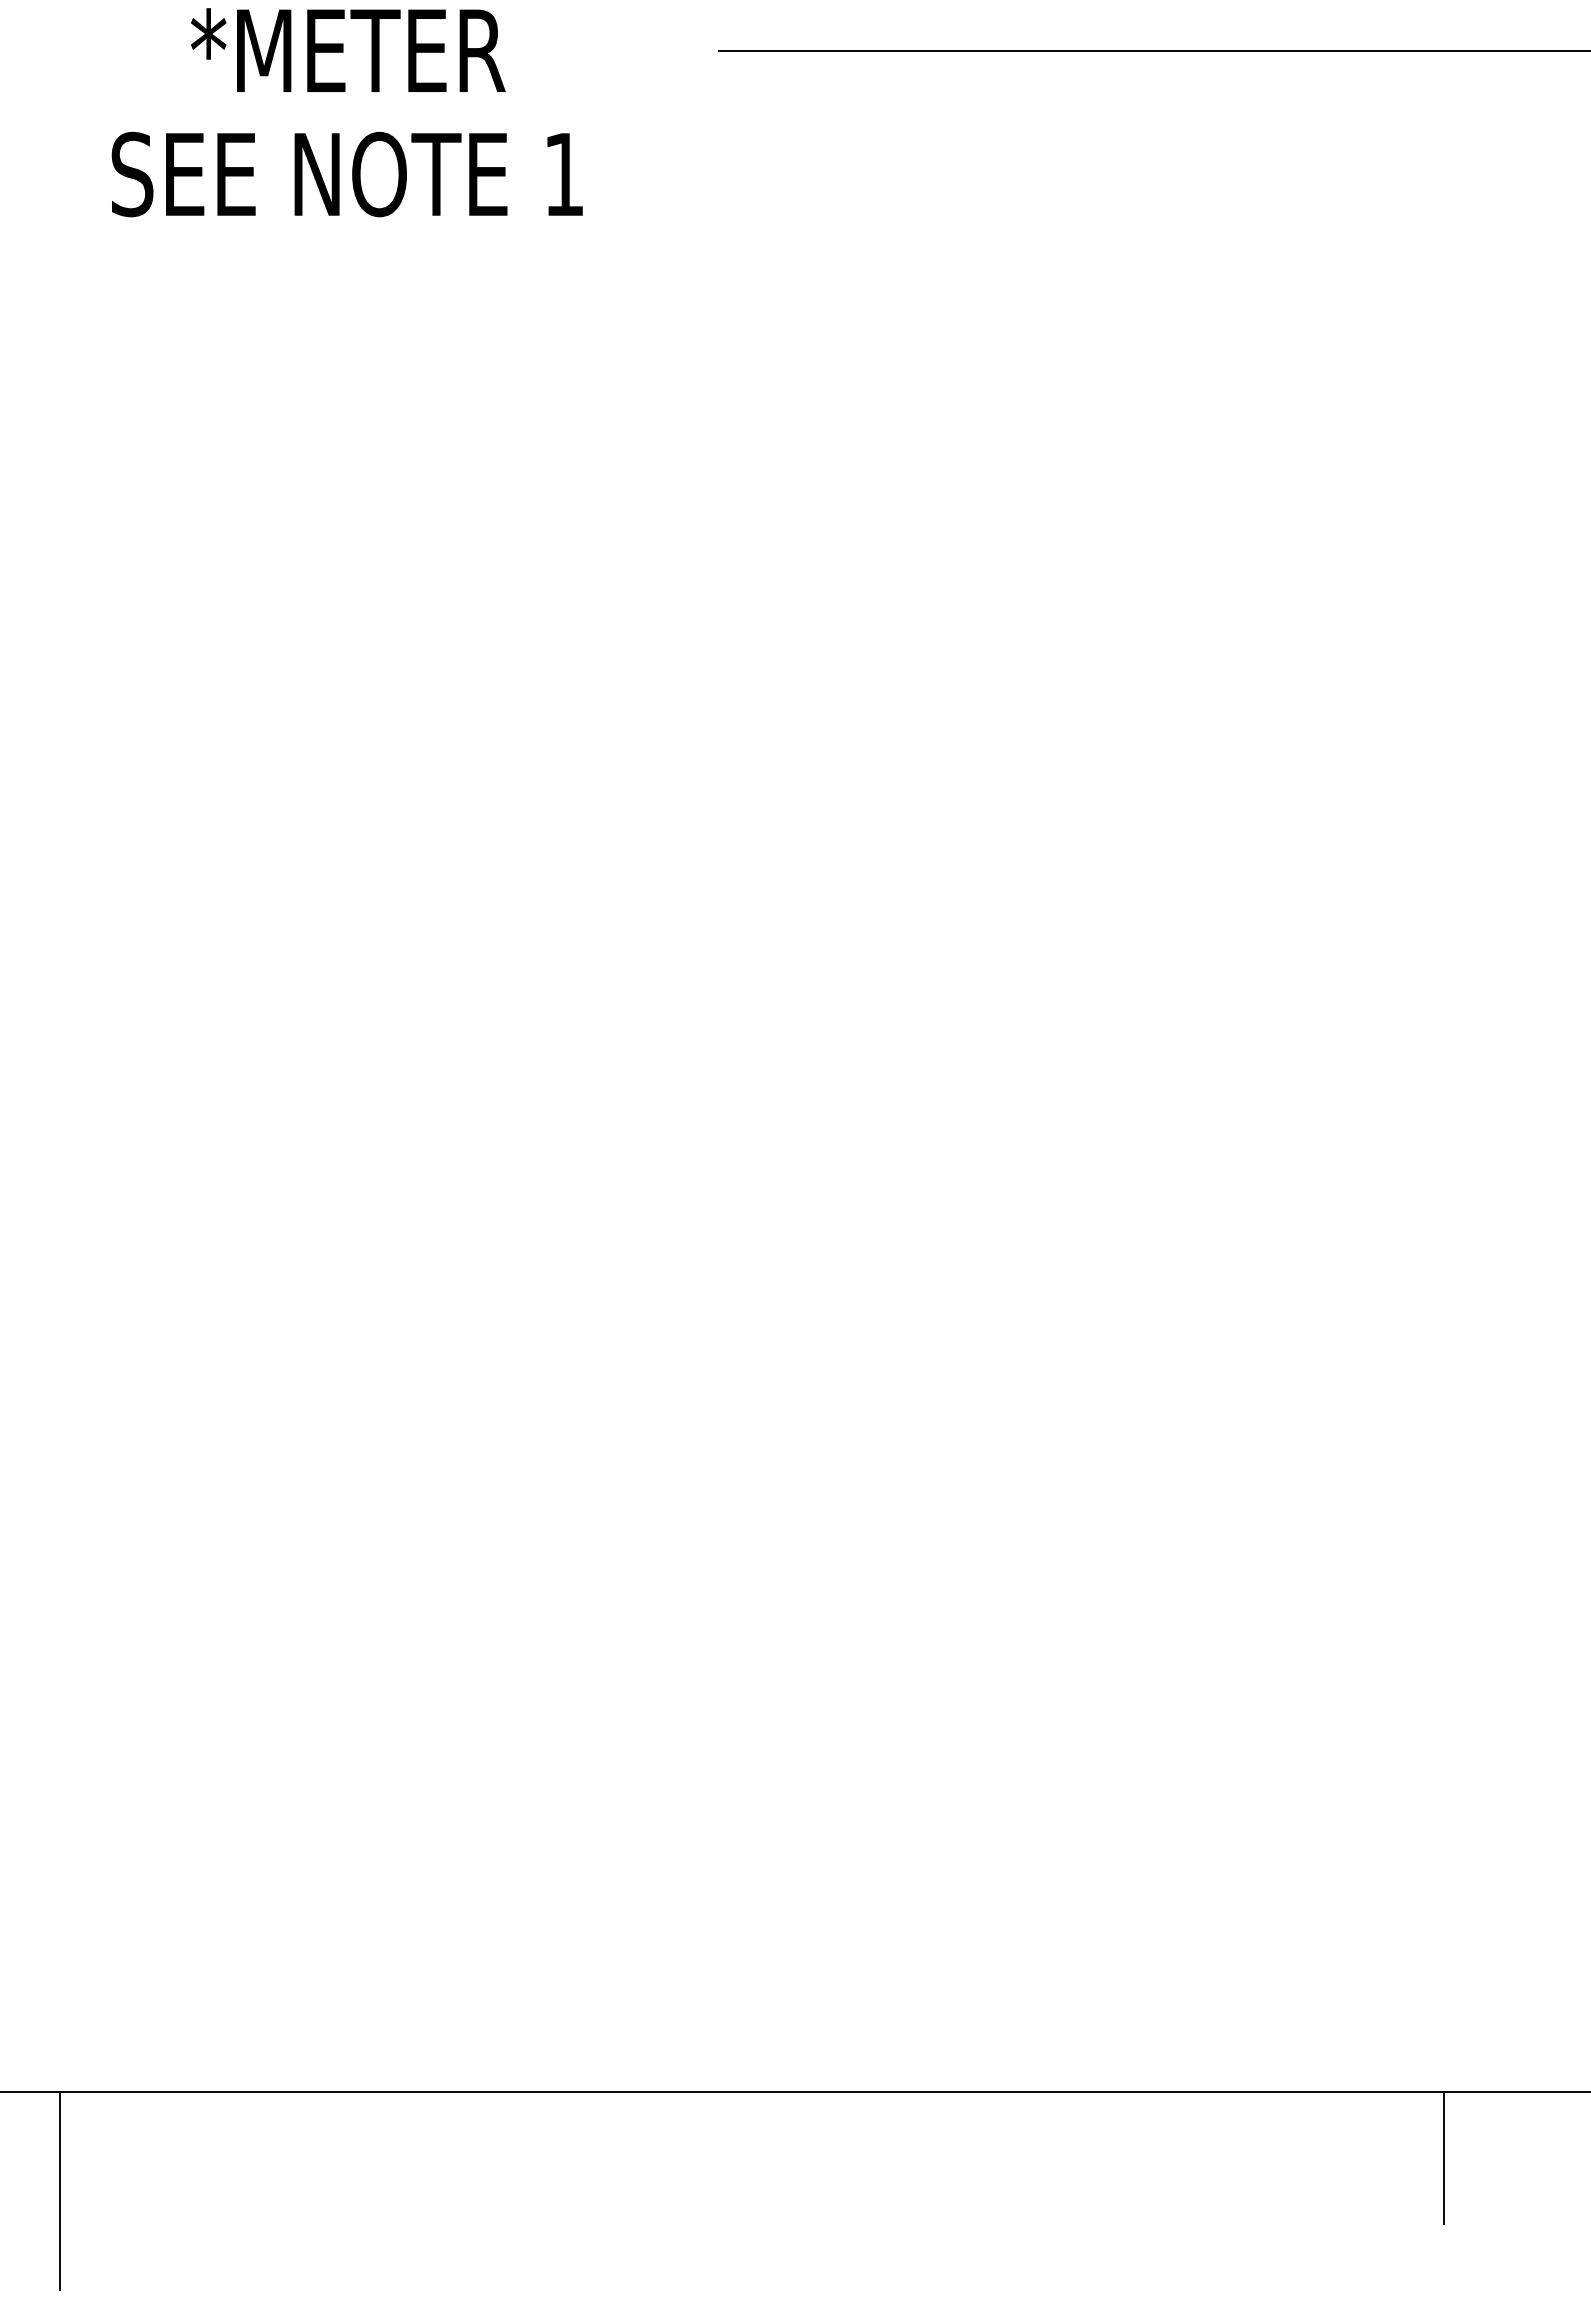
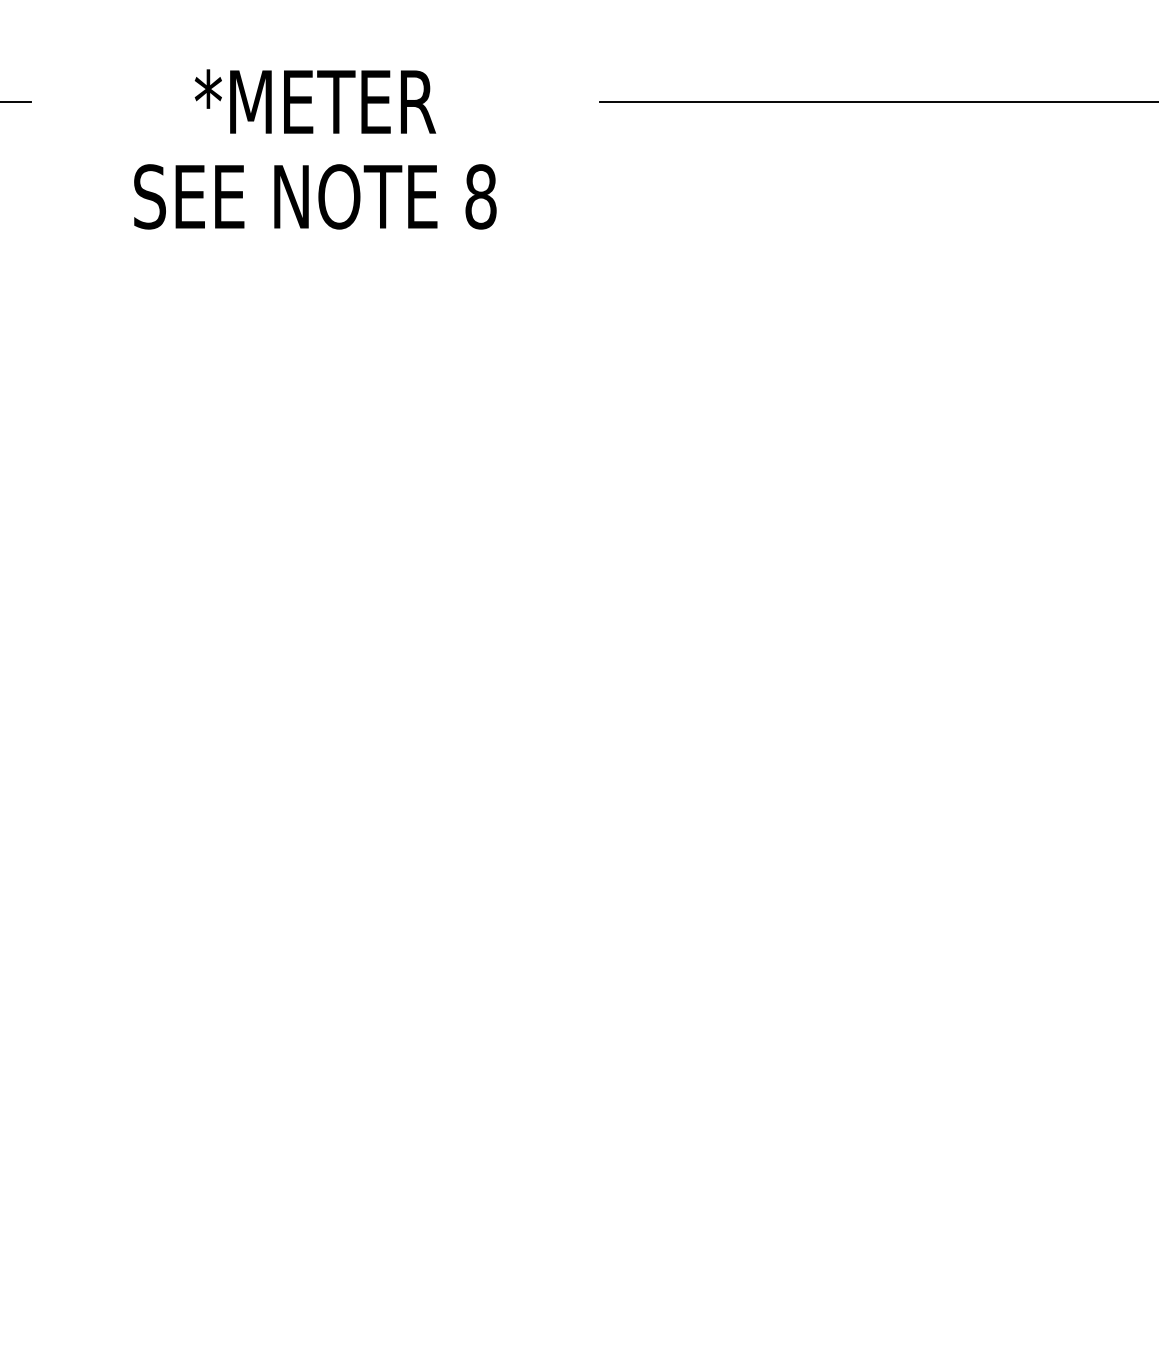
text: (564, 174) -> (481, 196), 1 -> 8

